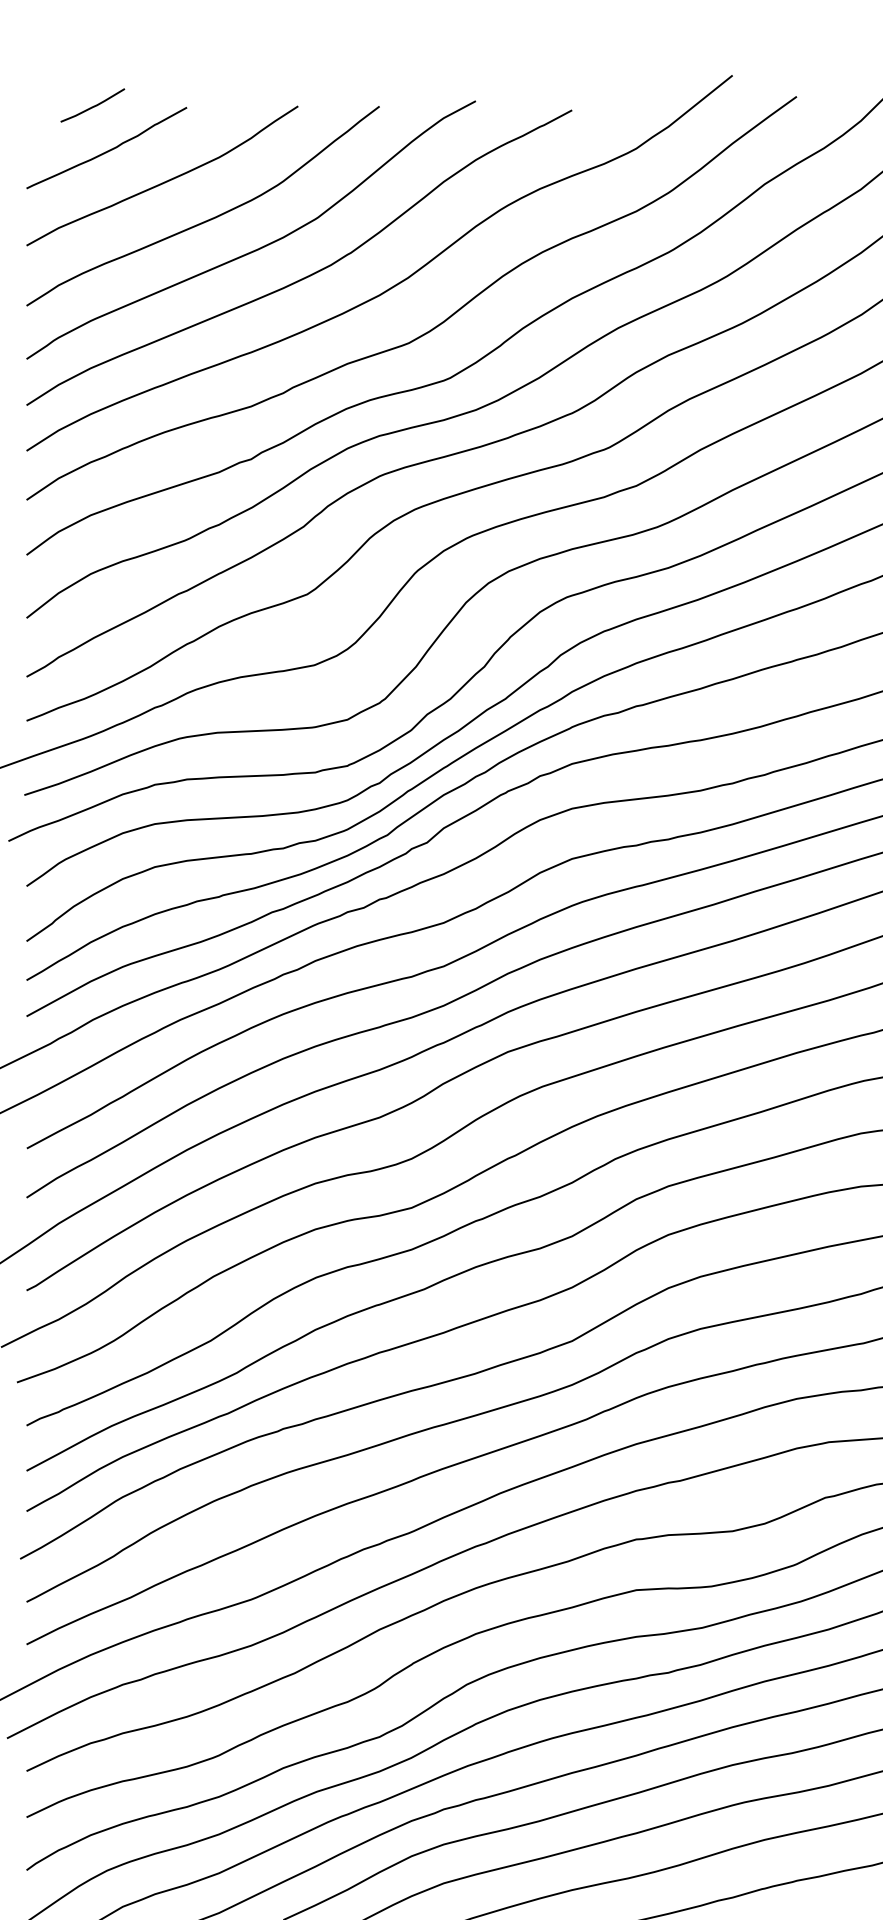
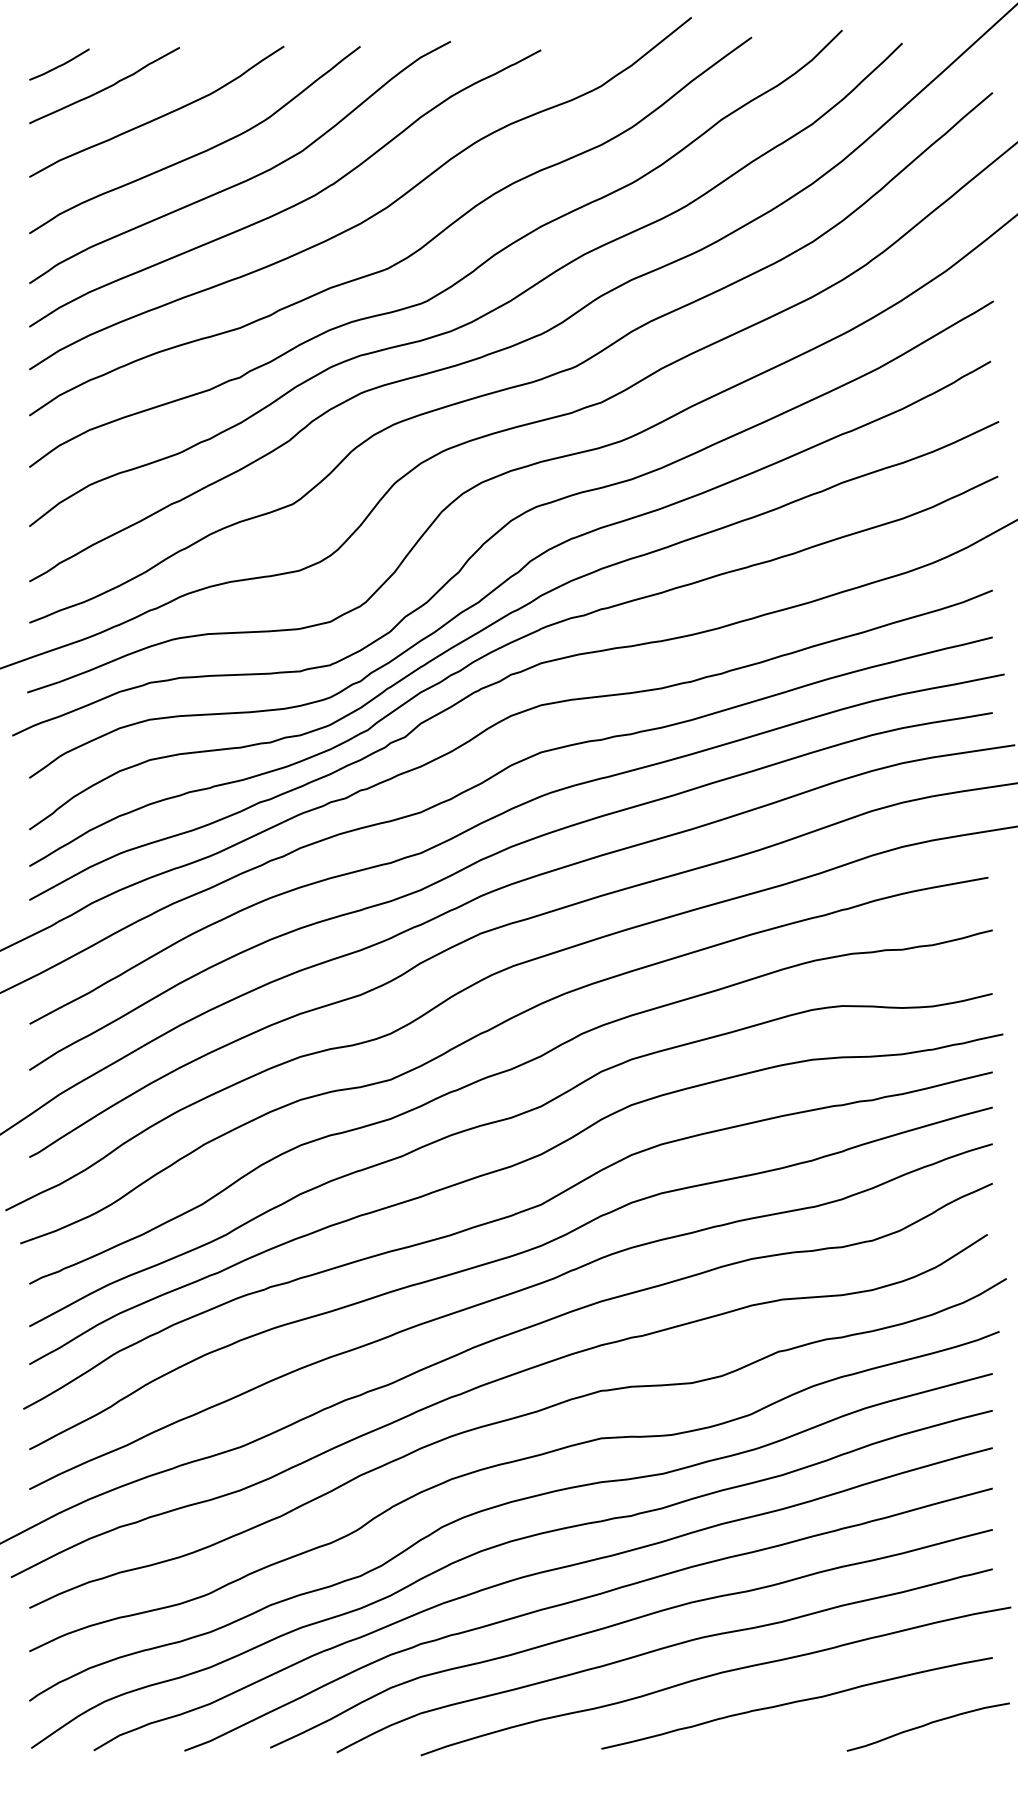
curve: (93, 105) -> (60, 64), moved

